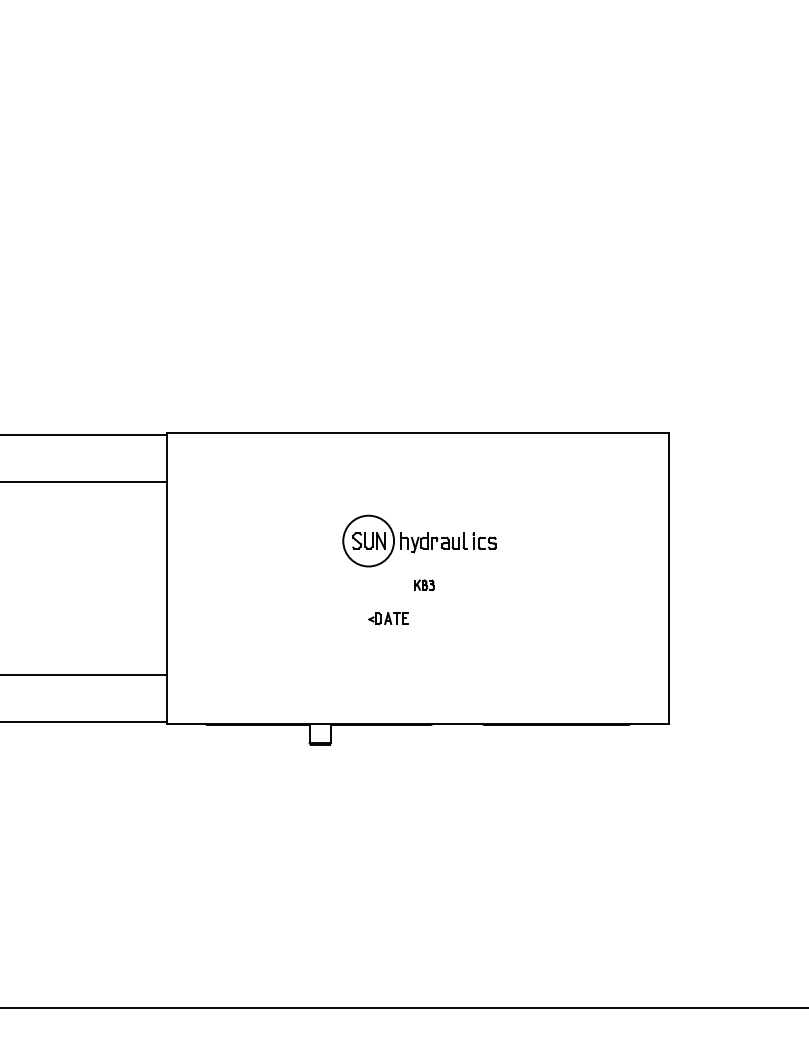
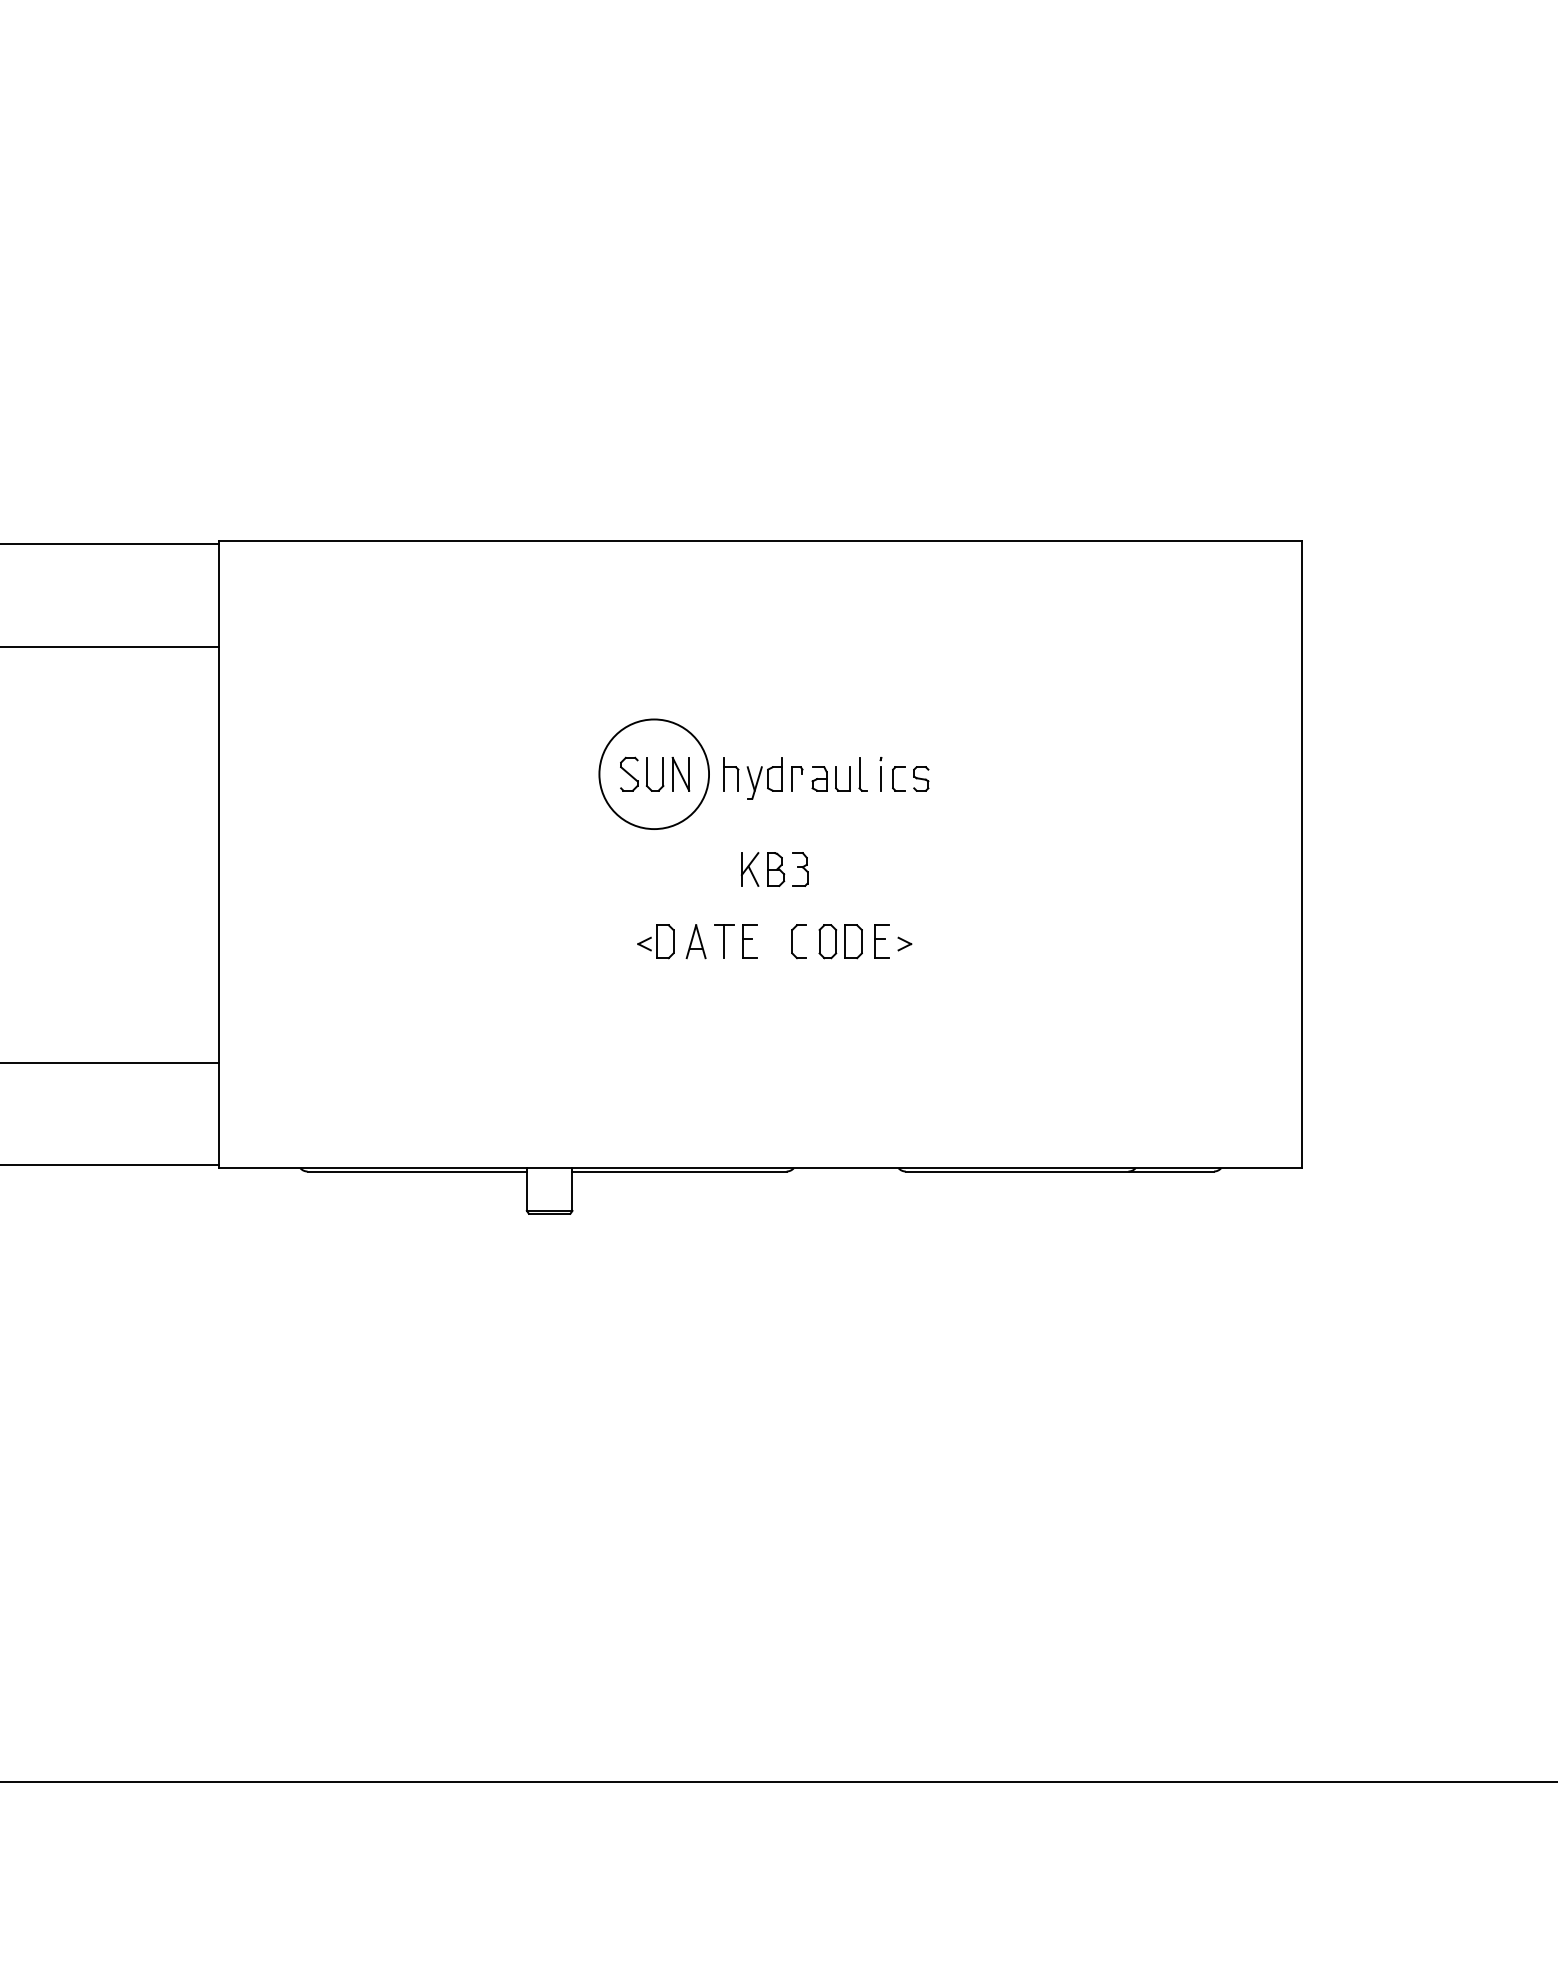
part: (424, 584) -> (774, 868), size x1.67
part: (388, 618) -> (697, 941), size x1.43
part: (459, 618) -> (850, 941), added

